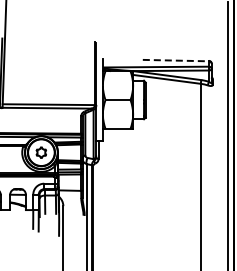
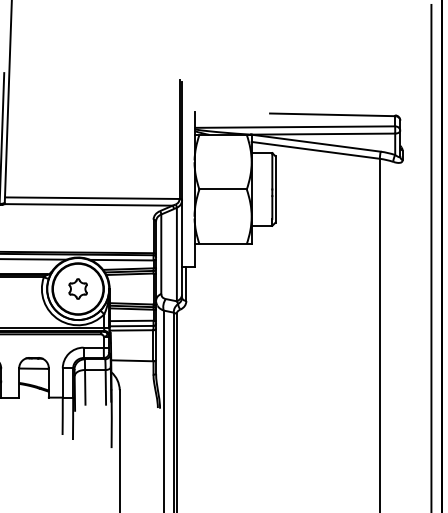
line: (176, 60) -> (333, 114), dashed -> solid

